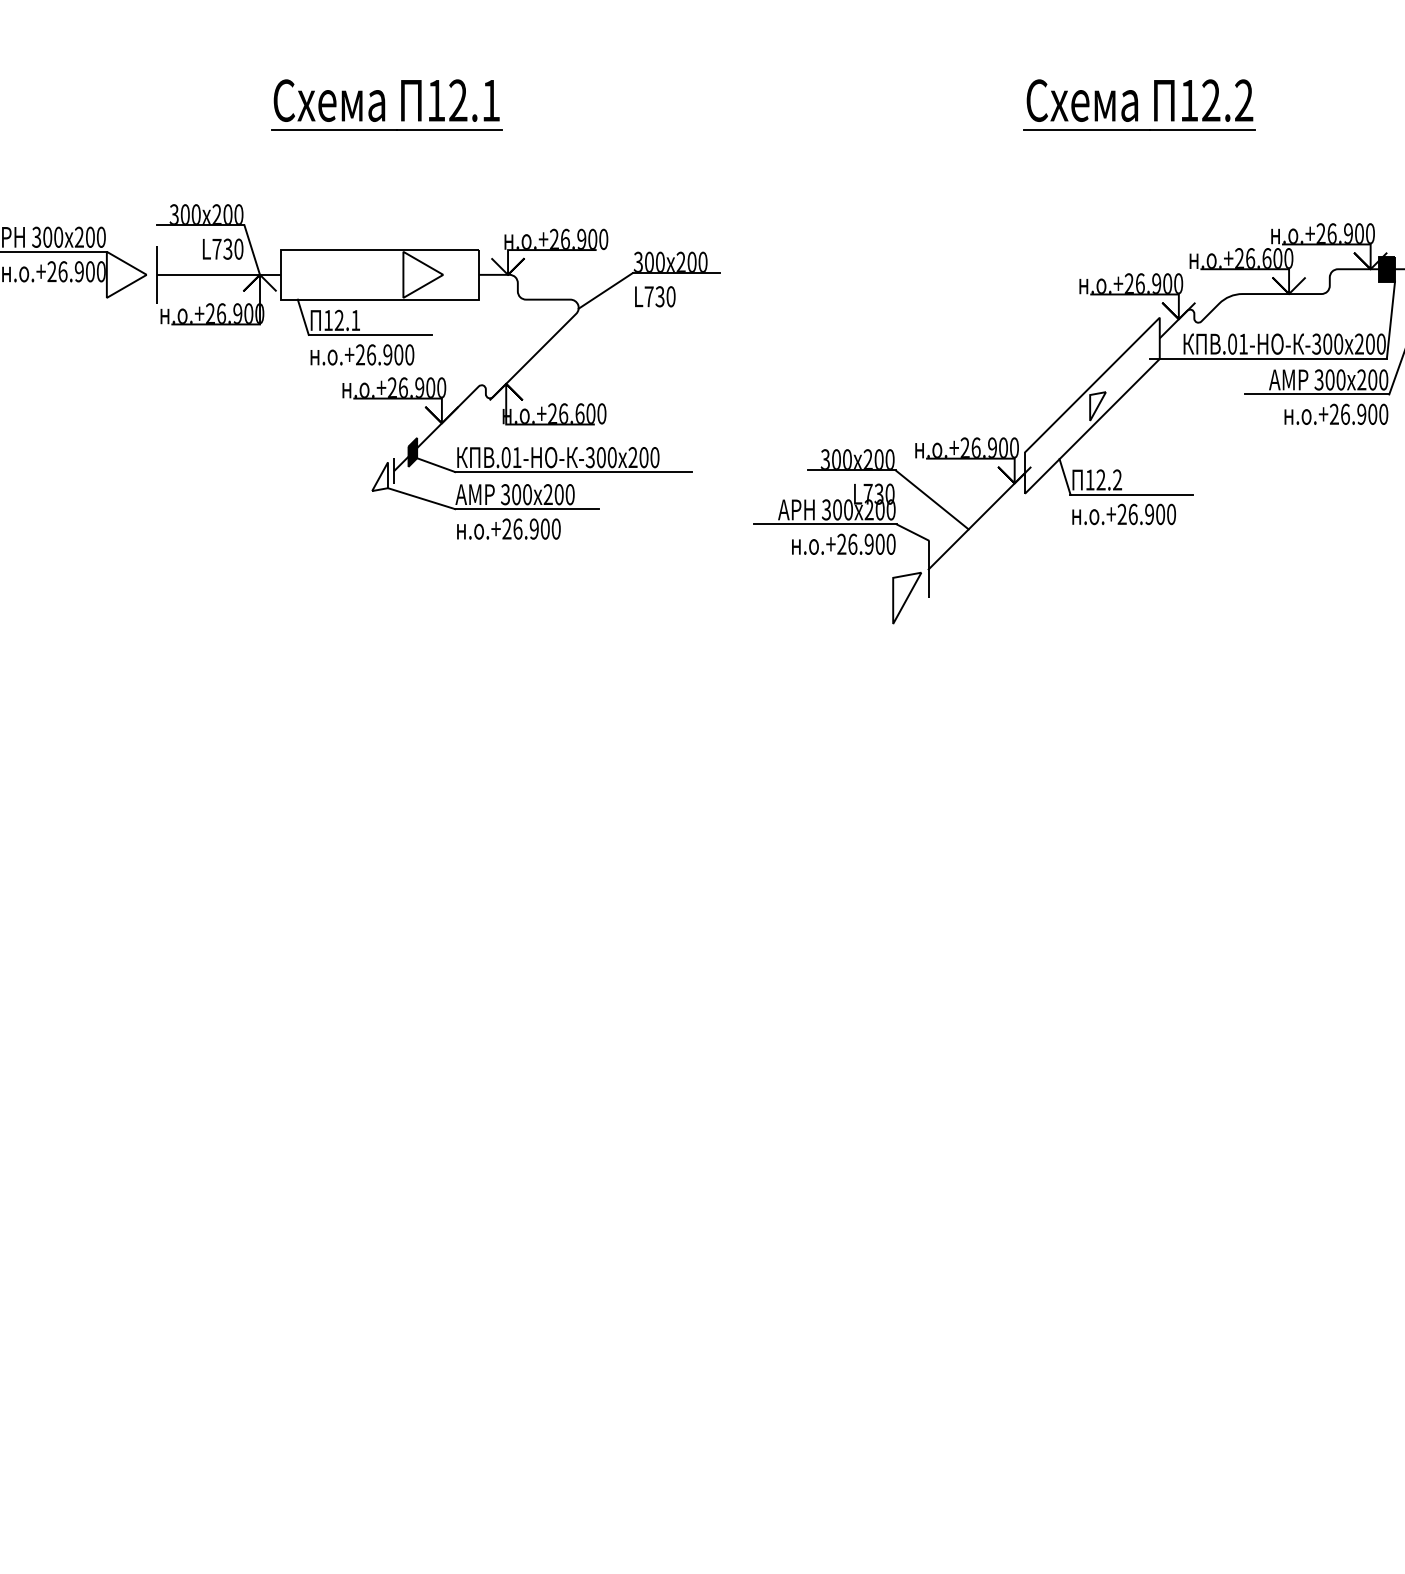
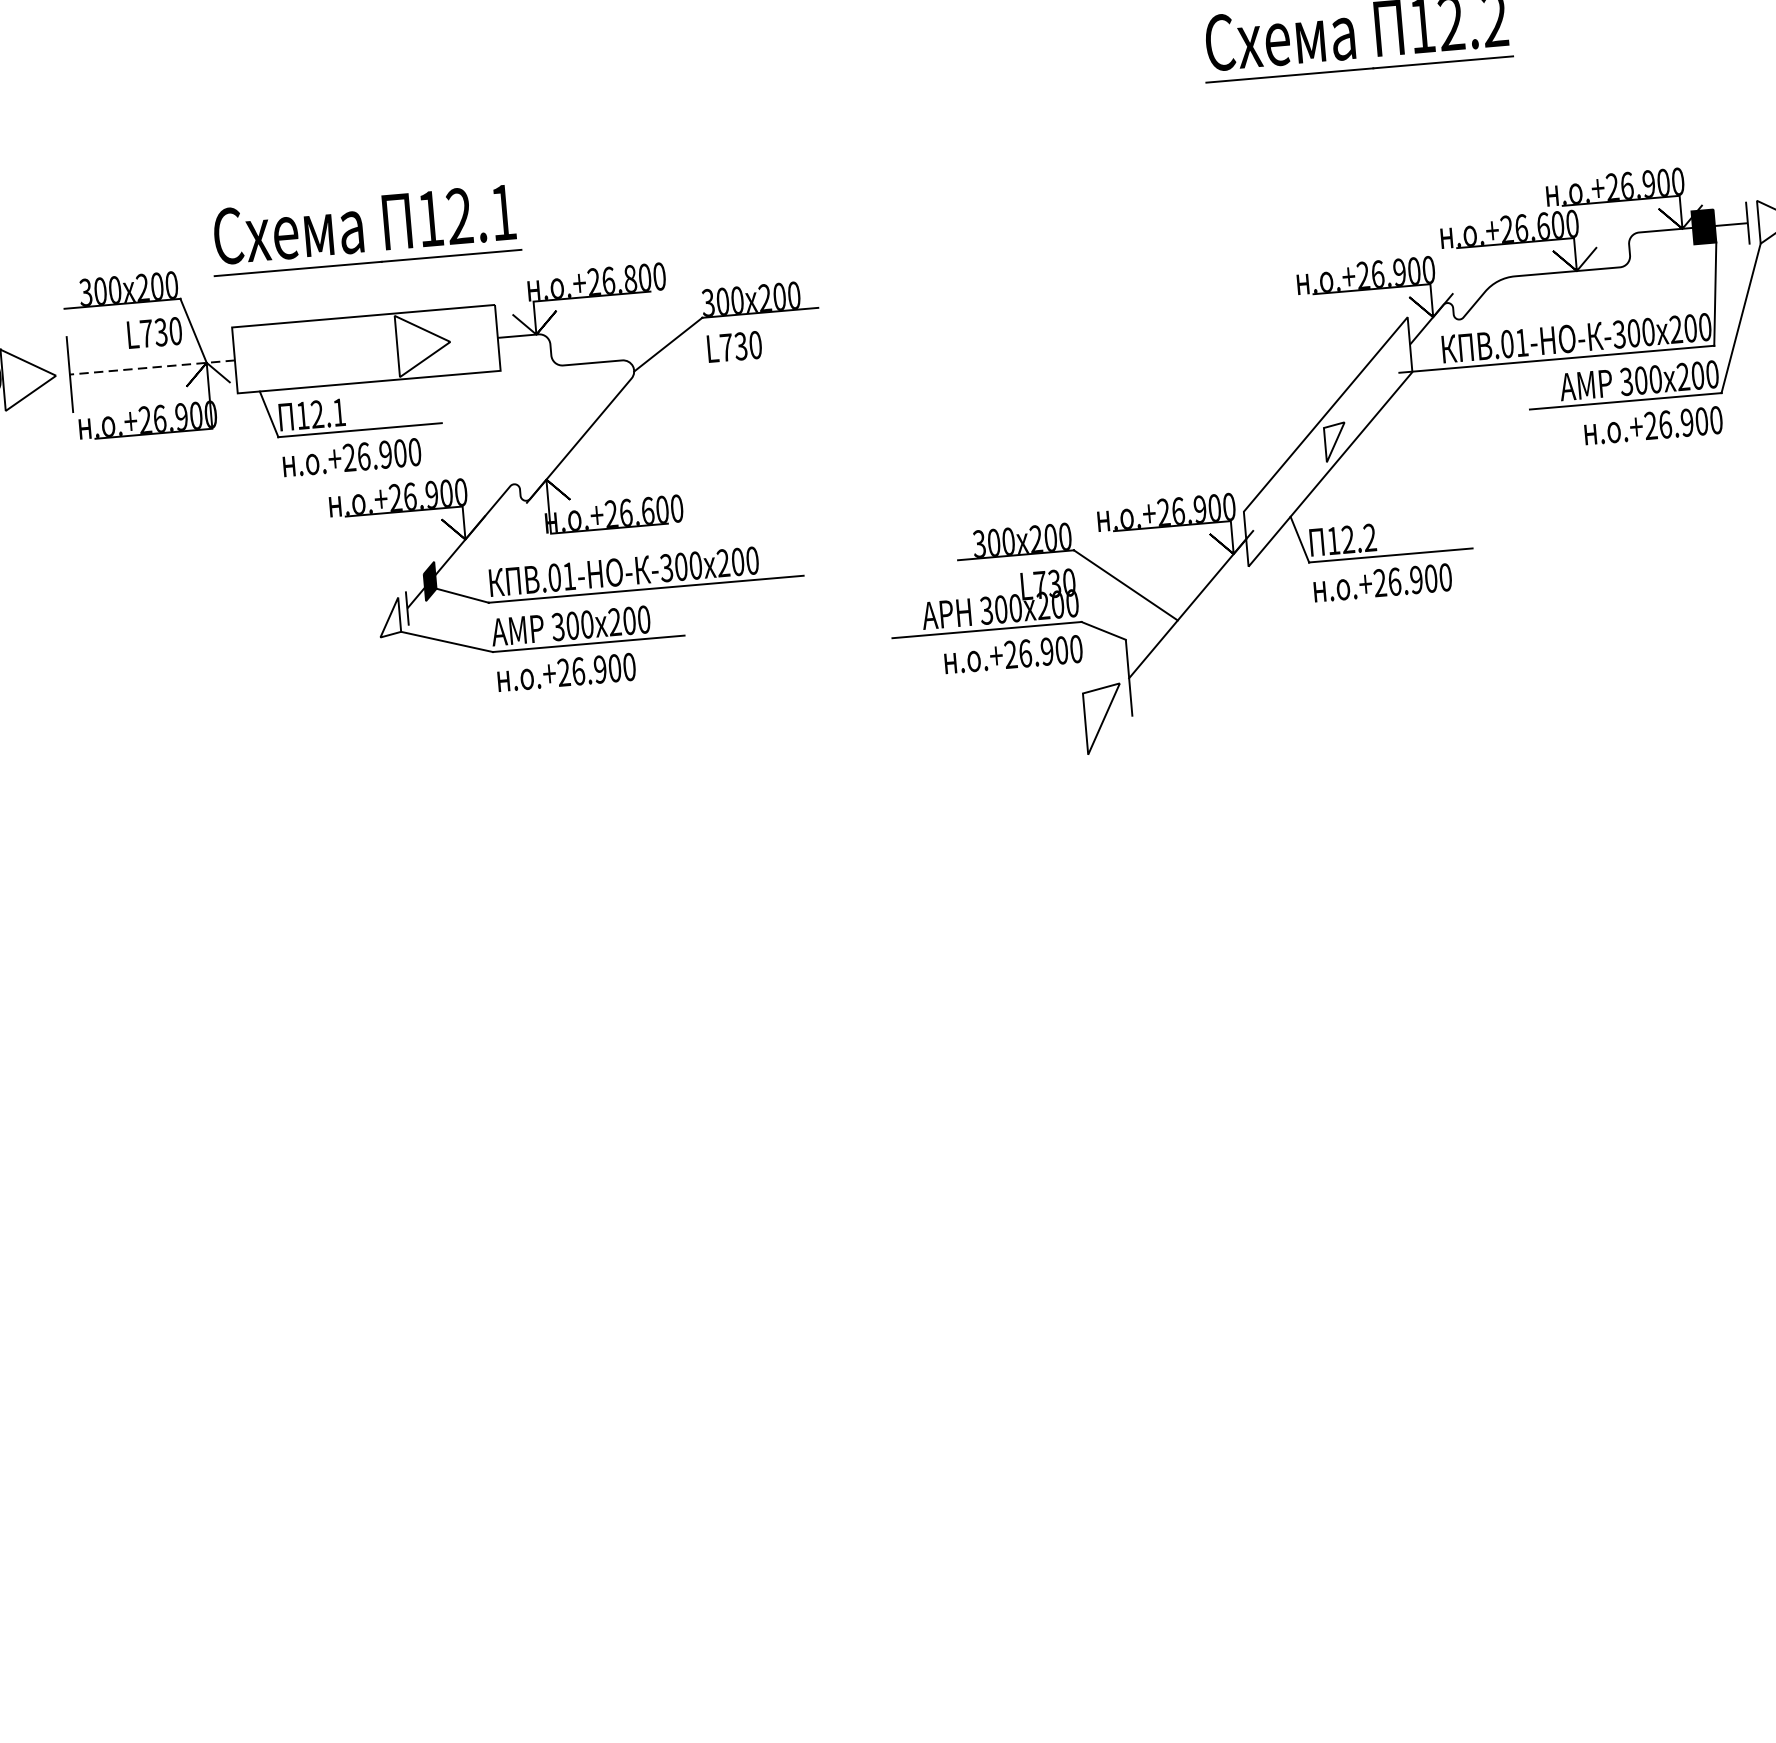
part: (386, 104) -> (364, 229), moved
text: (581, 238) -> (629, 277), .+26.900 -> .+26.800
line: (218, 274) -> (151, 367), solid -> dashed

